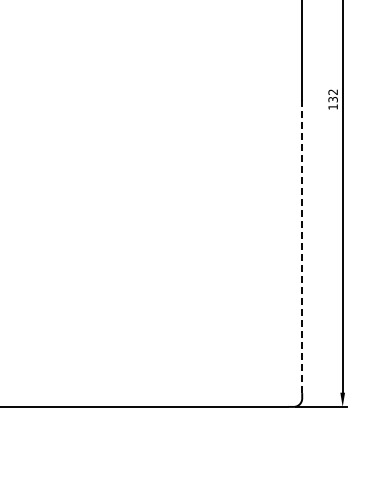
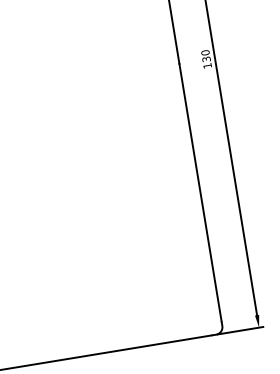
text: (332, 92) -> (204, 53), 132 -> 130
line: (302, 246) -> (200, 192), dashed -> solid

